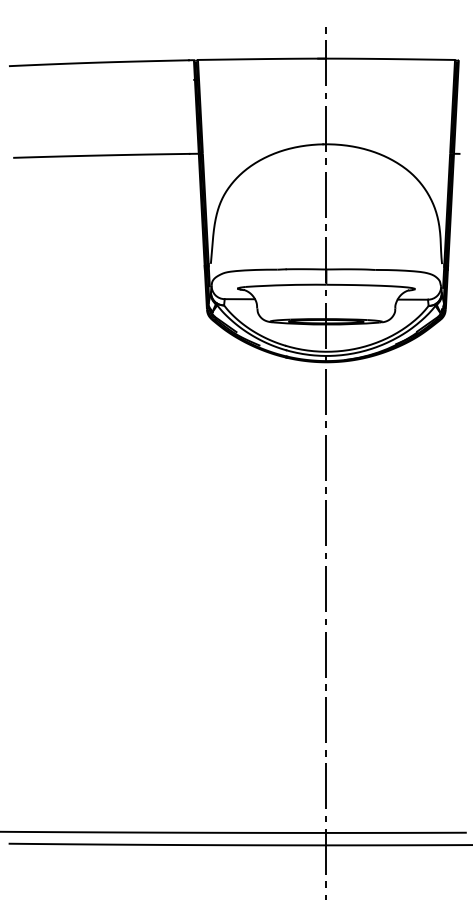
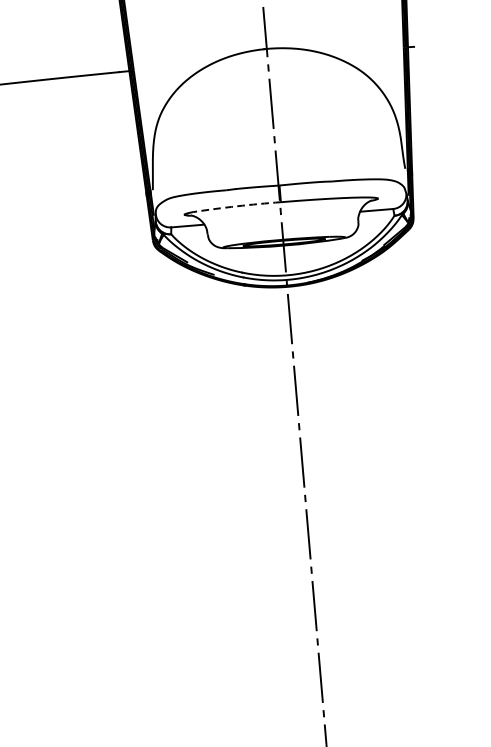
arc: (286, 285) -> (237, 206), solid -> dashed

